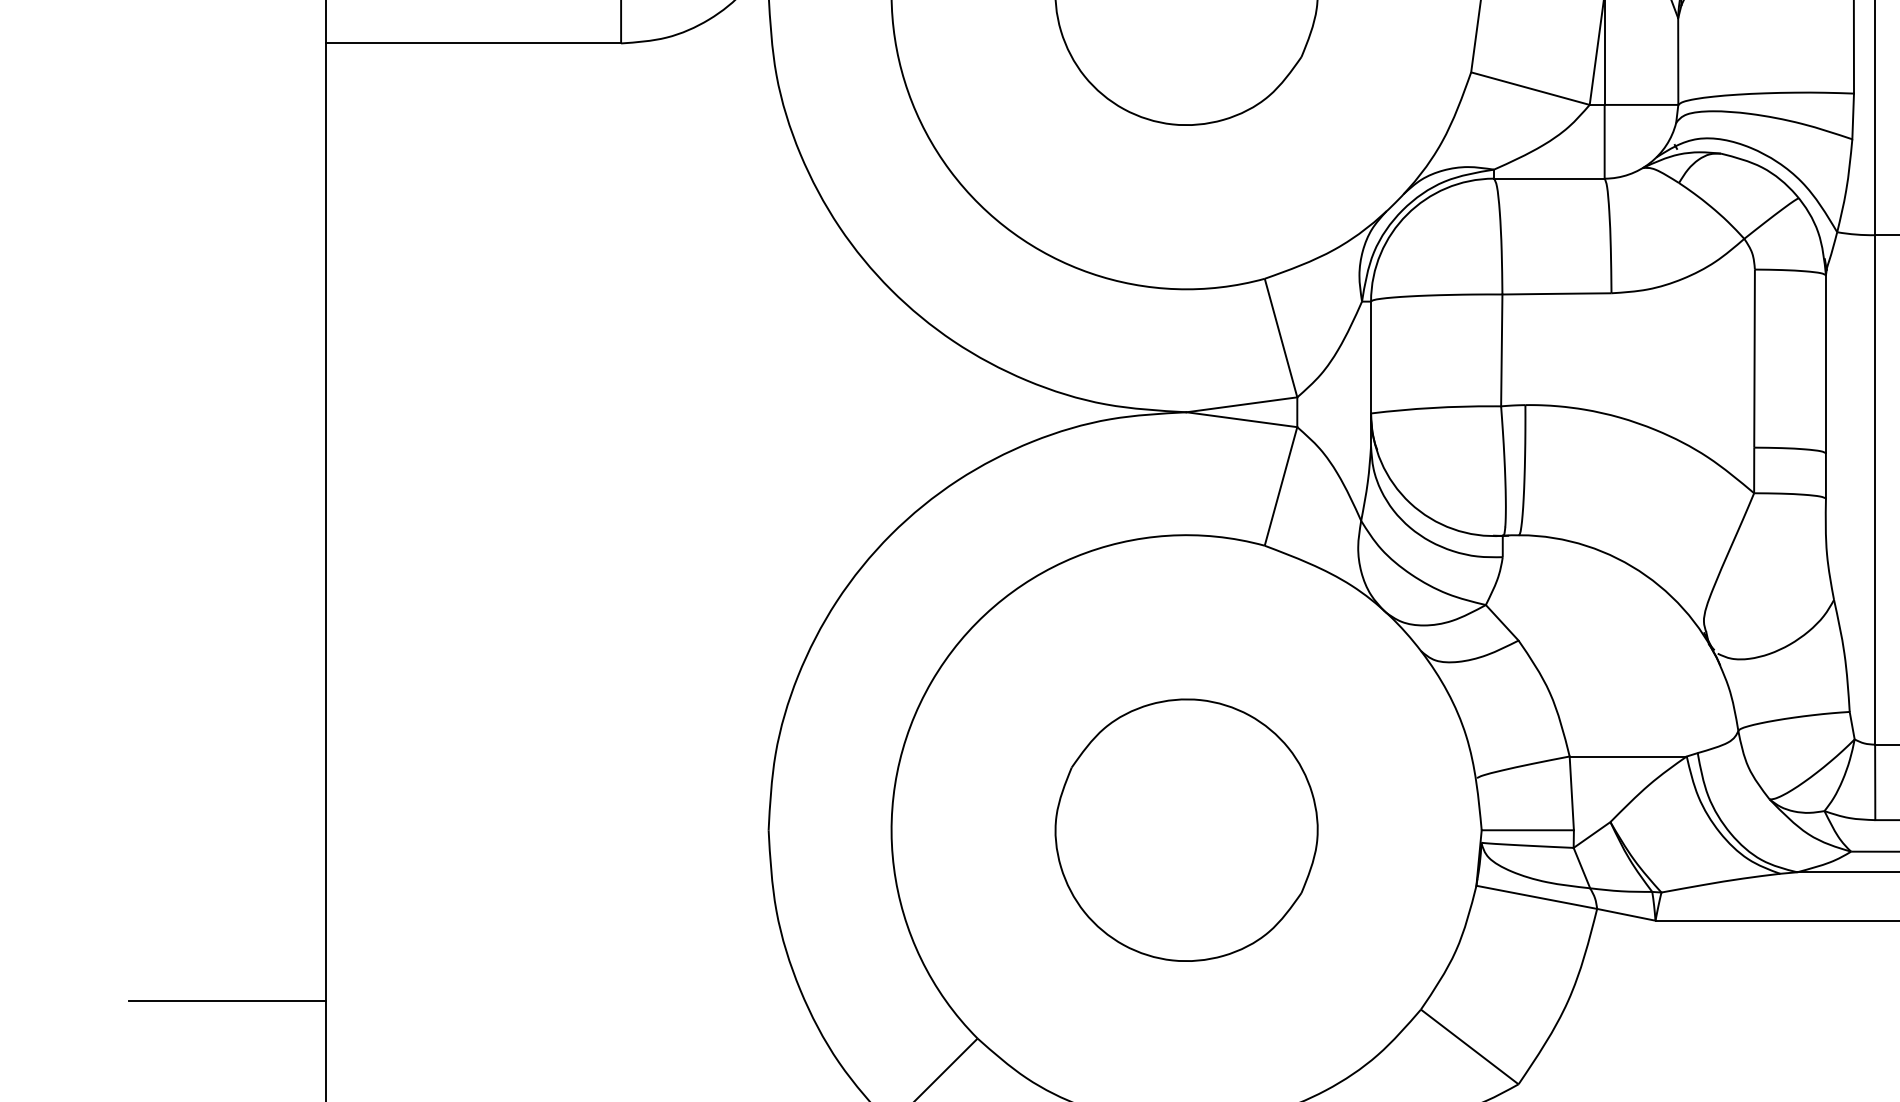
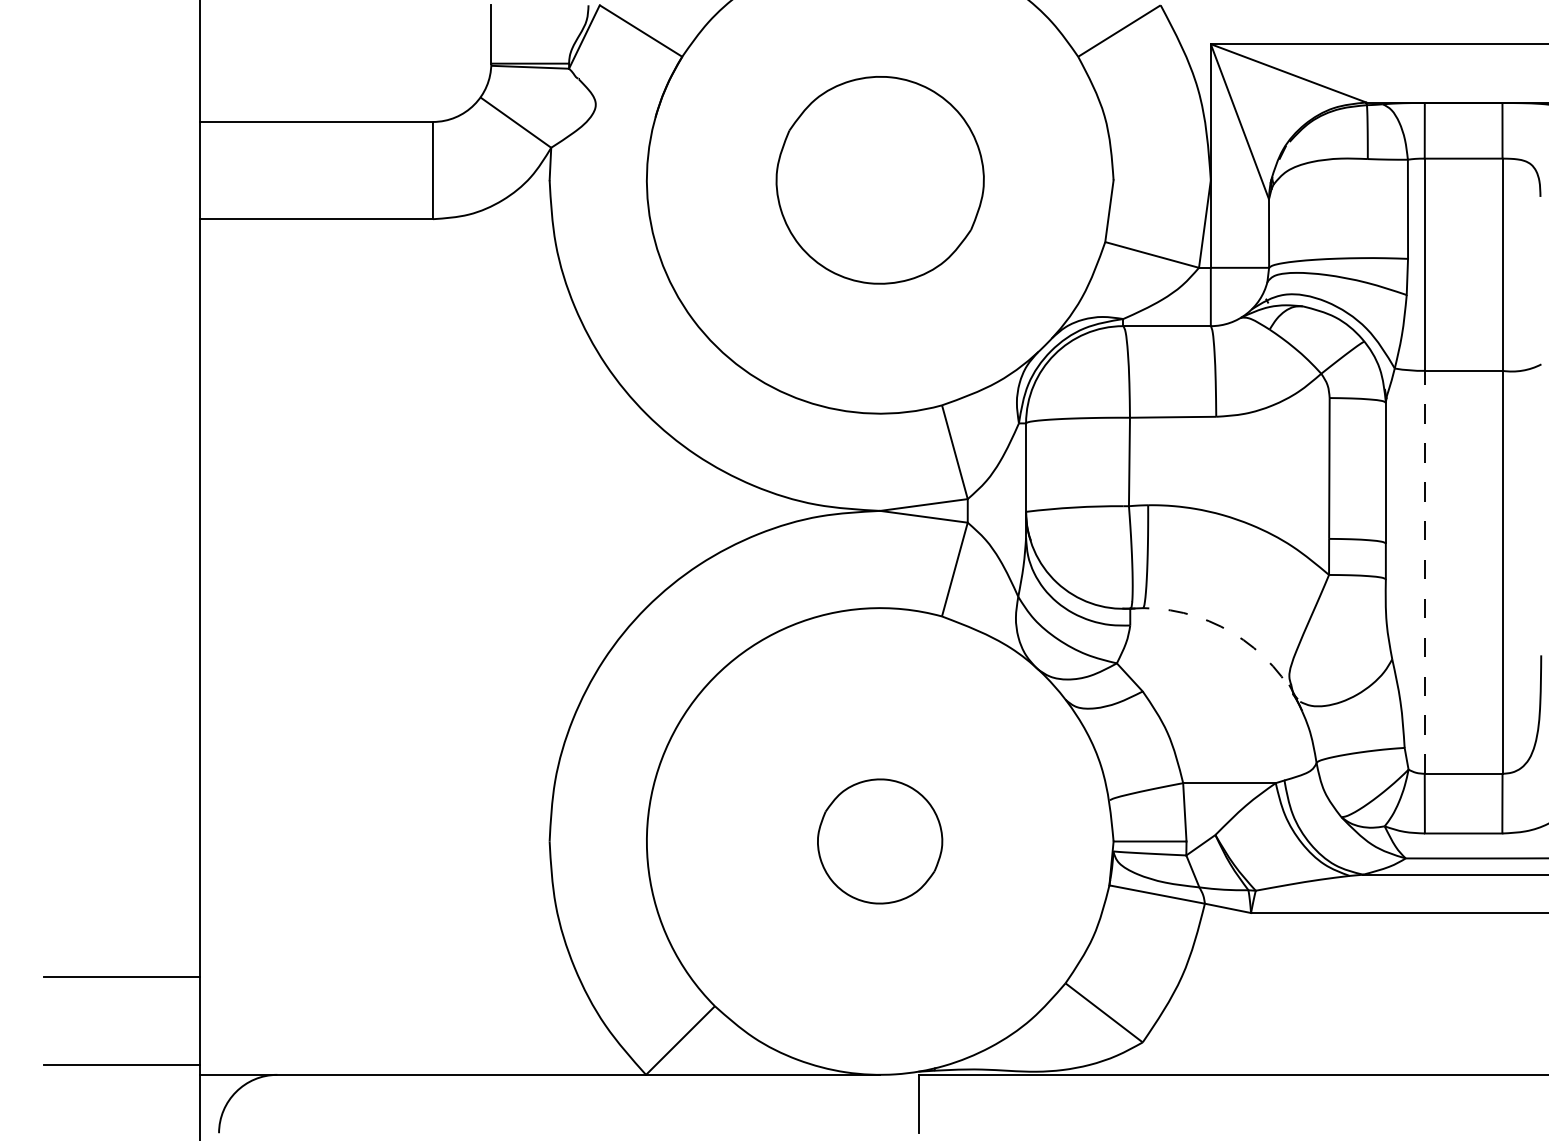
line: (1874, 488) -> (1424, 571), solid -> dashed
arc: (1632, 566) -> (1232, 632), solid -> dashed
part: (1185, 830) -> (879, 841), size x0.6

